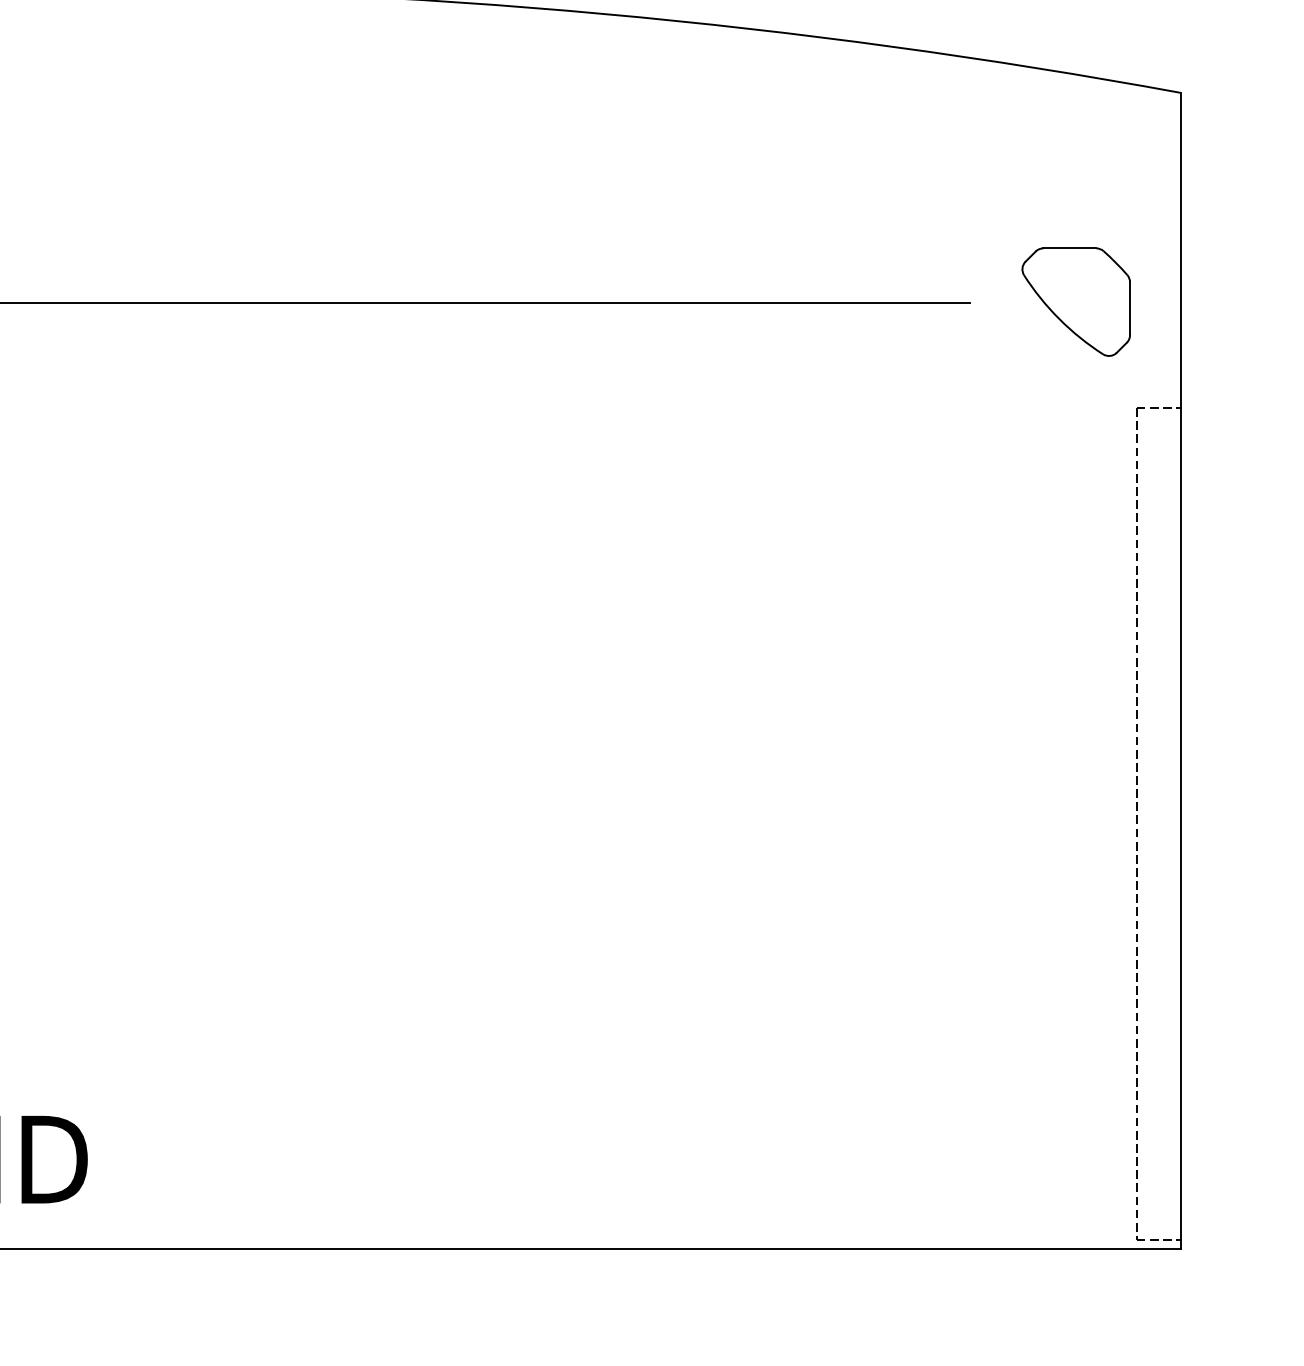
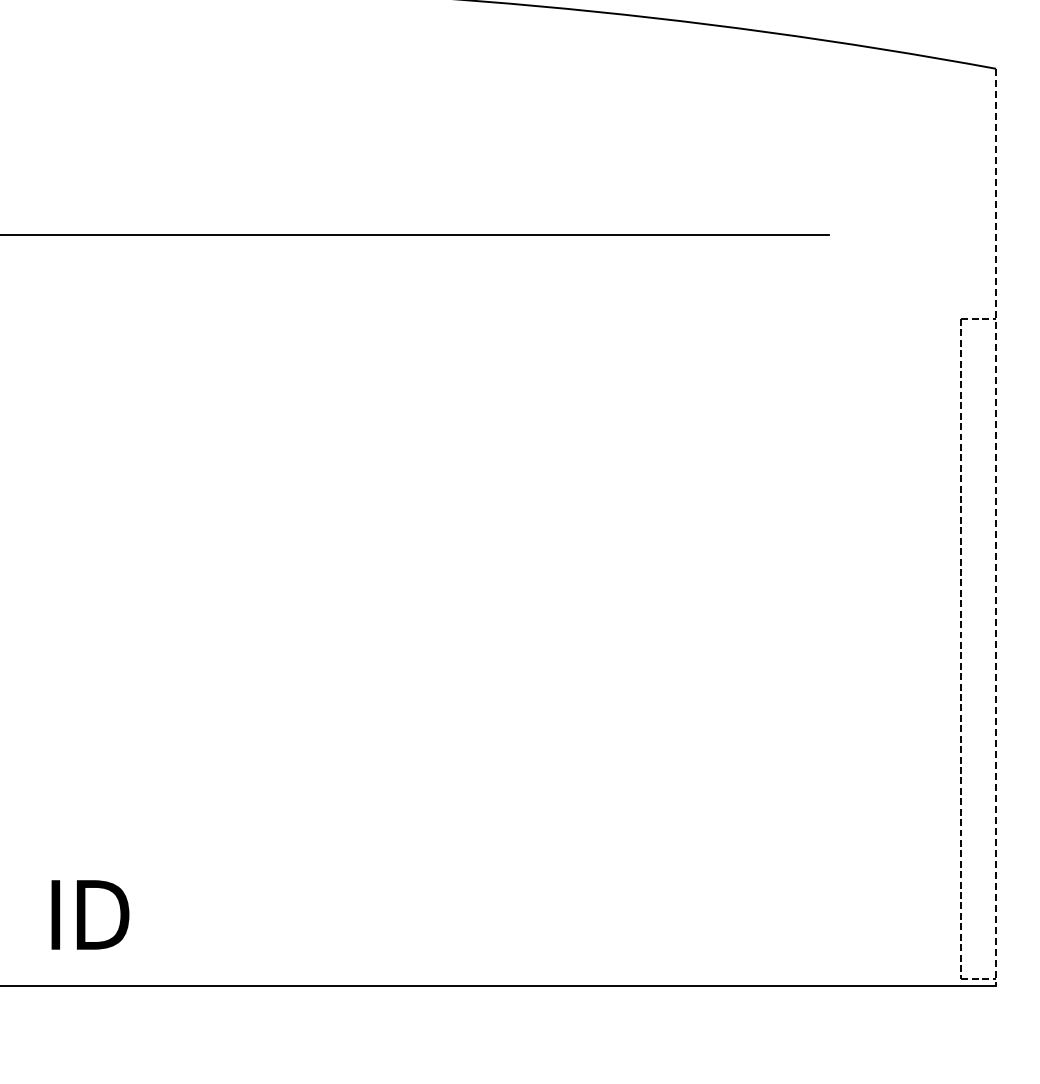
part: (1075, 301) -> (912, 234), removed
line: (1181, 671) -> (996, 527), solid -> dashed

